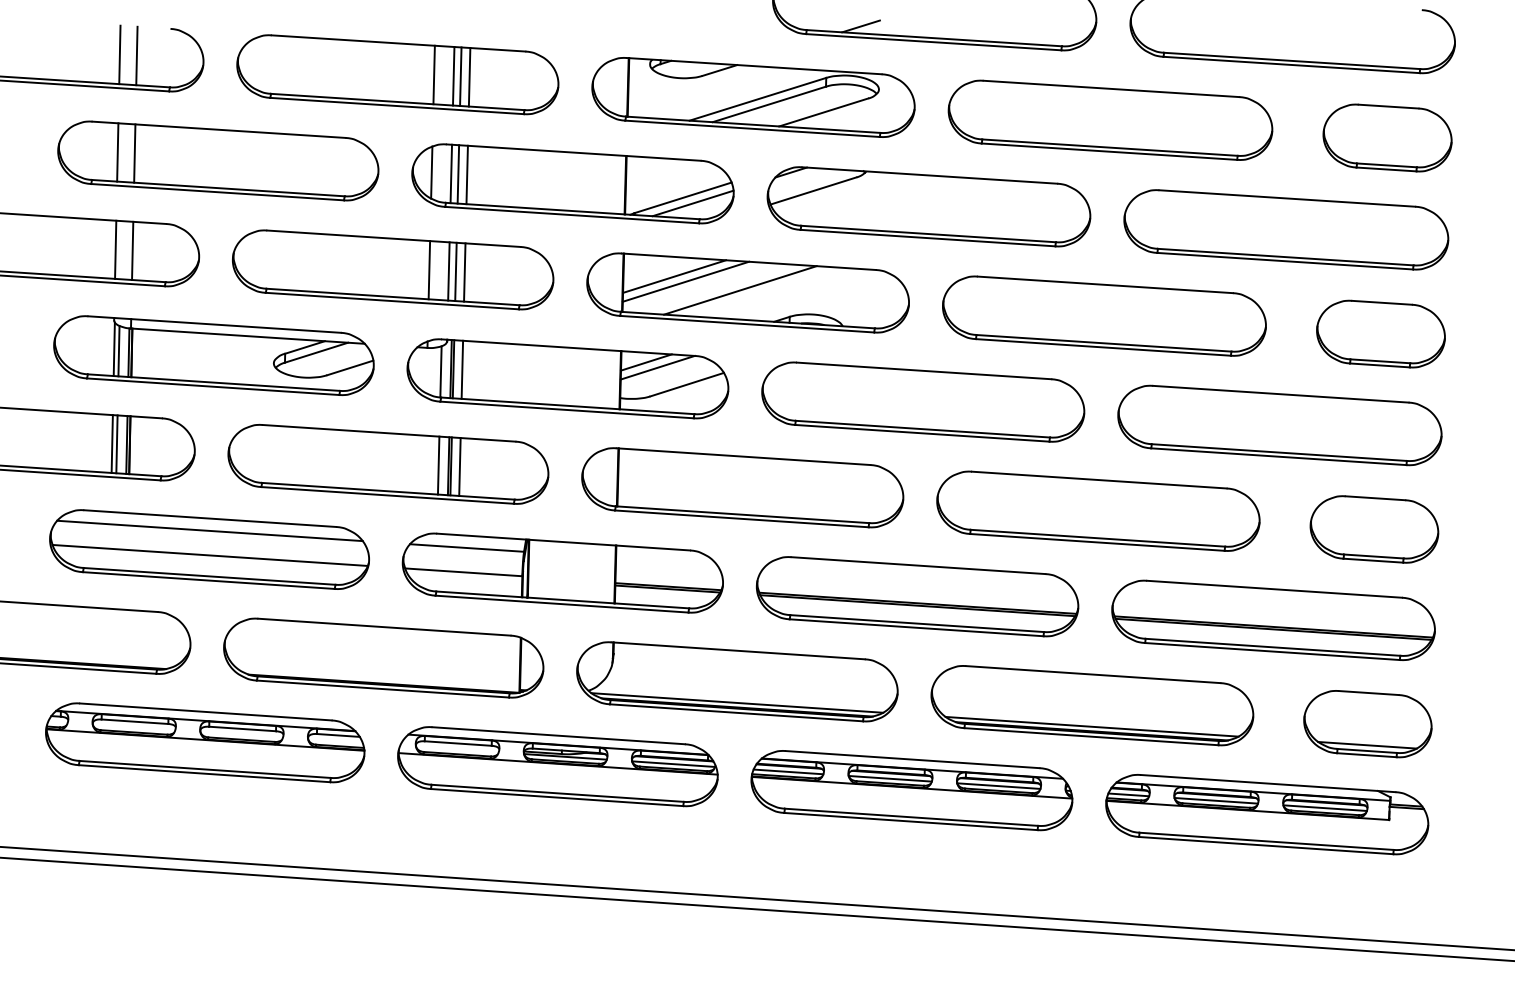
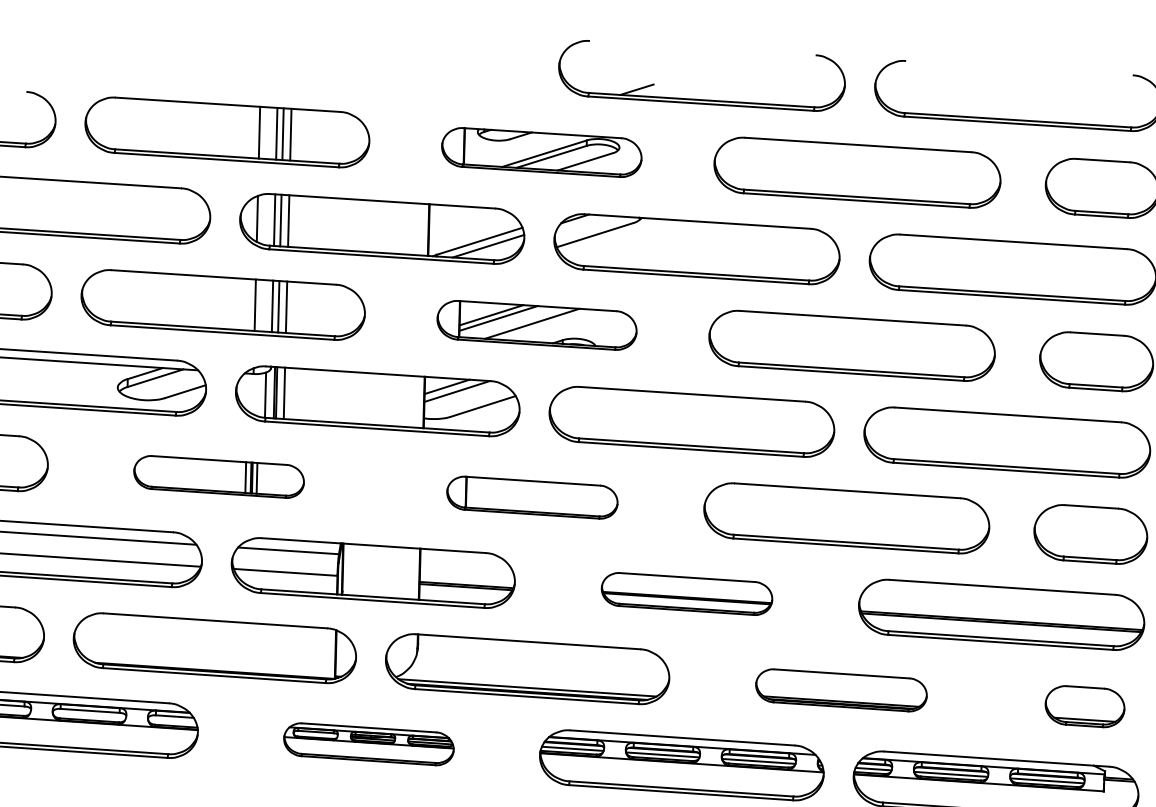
part: (753, 97) -> (541, 152), size x0.7
part: (747, 292) -> (536, 324), size x0.7
part: (388, 464) -> (219, 477), size x0.6
part: (742, 487) -> (532, 497), size x0.6
part: (917, 596) -> (686, 593), size x0.6
part: (1092, 705) -> (841, 690), size x0.6
part: (1367, 724) -> (1084, 706), size x0.7
part: (557, 766) -> (368, 744), size x0.6

